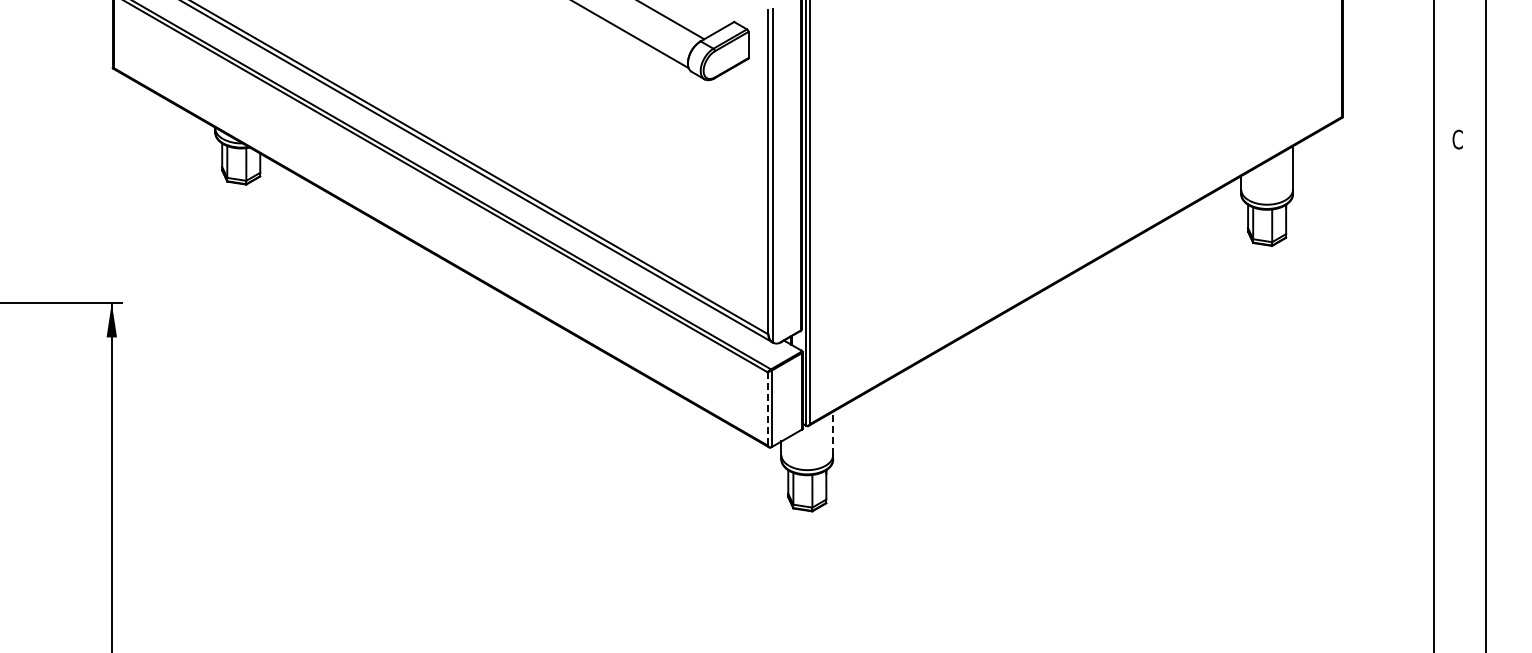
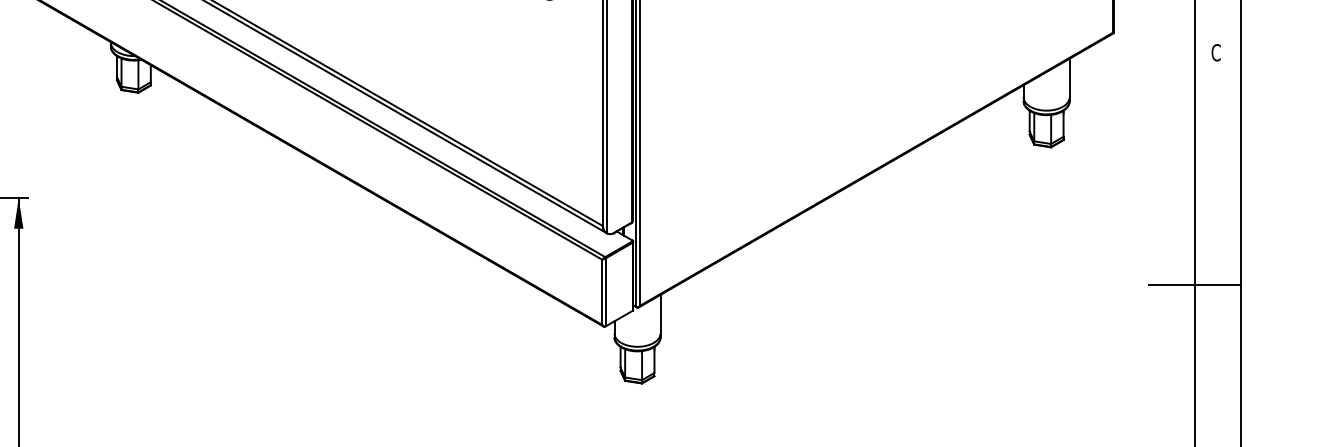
line: (1434, 400) -> (1195, 284), added
line: (767, 408) -> (602, 291), dashed -> solid
line: (833, 433) -> (660, 314), dashed -> solid

